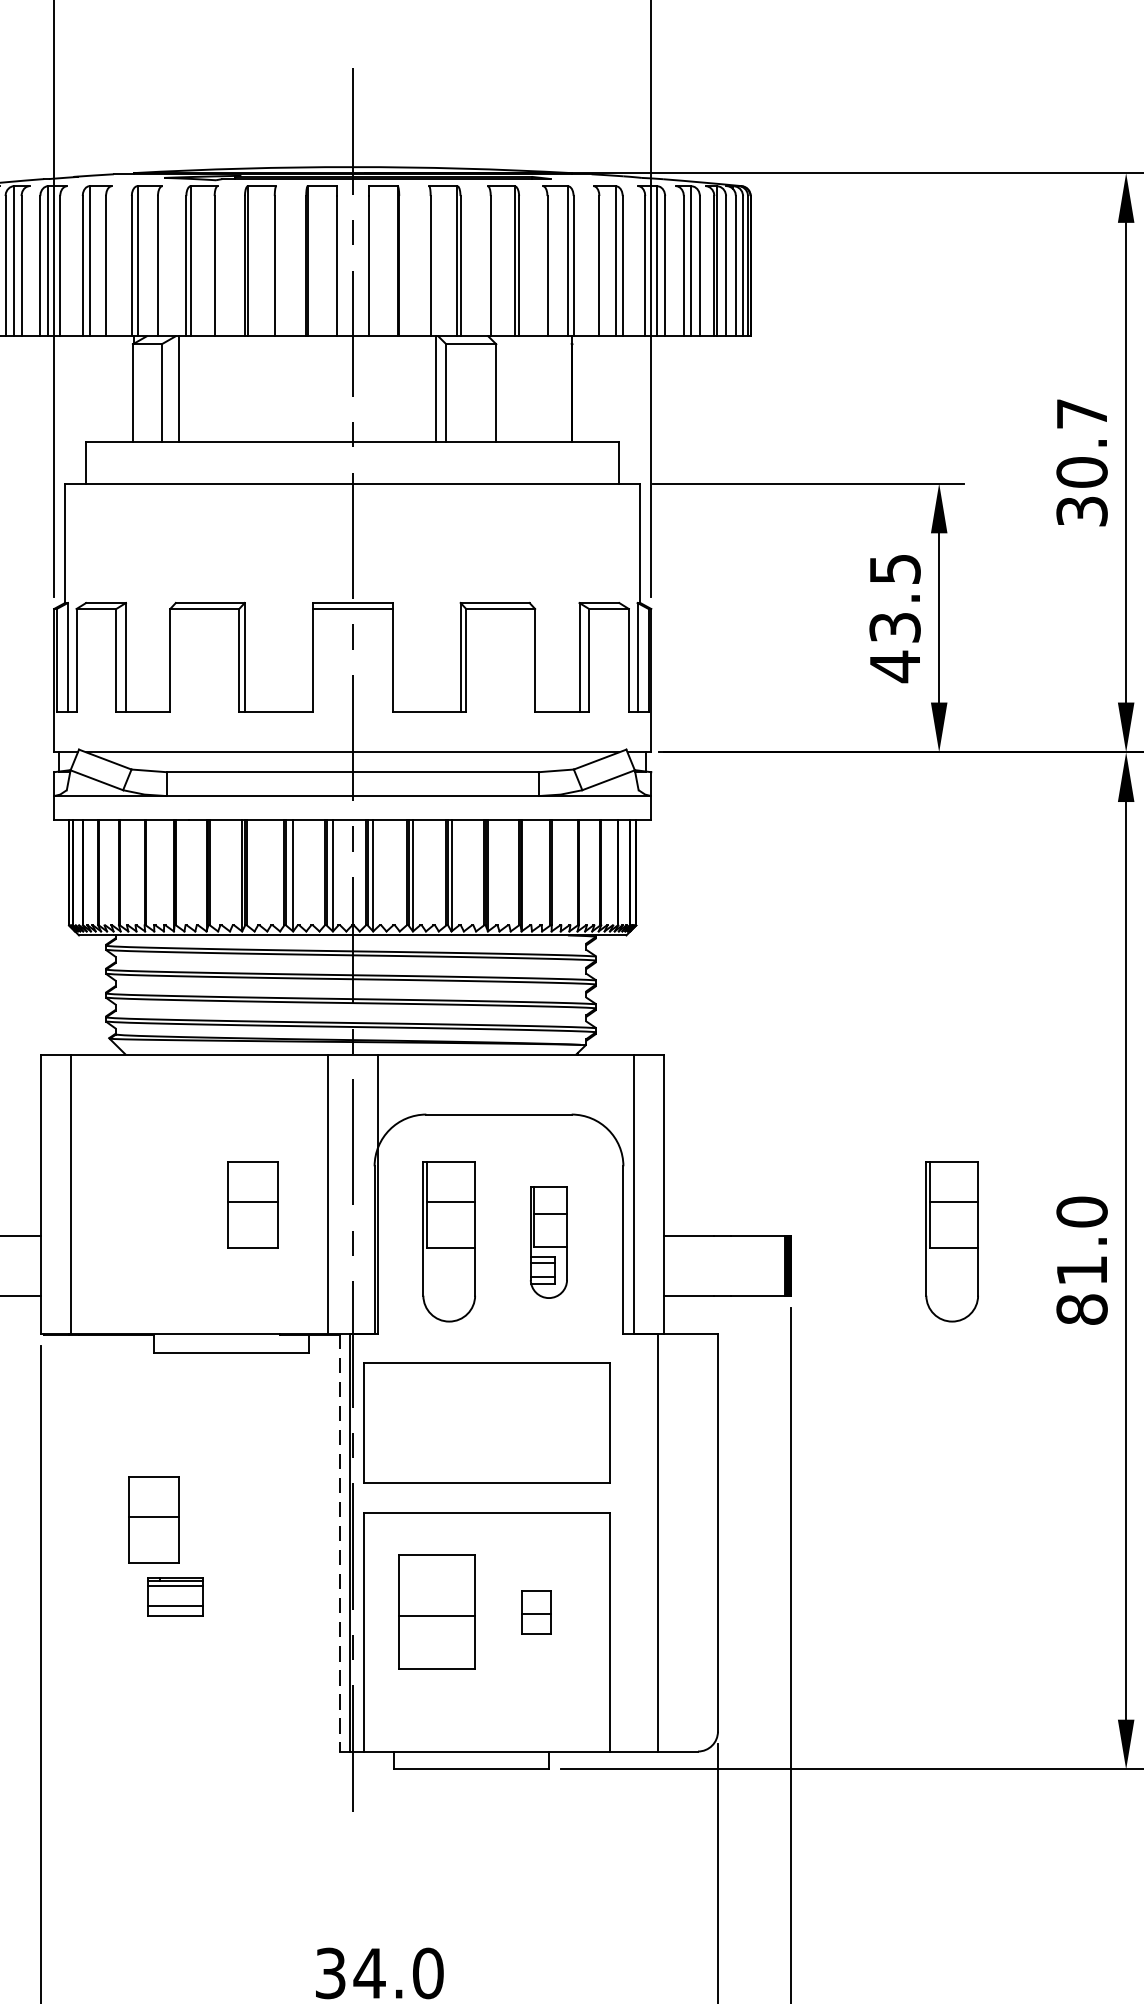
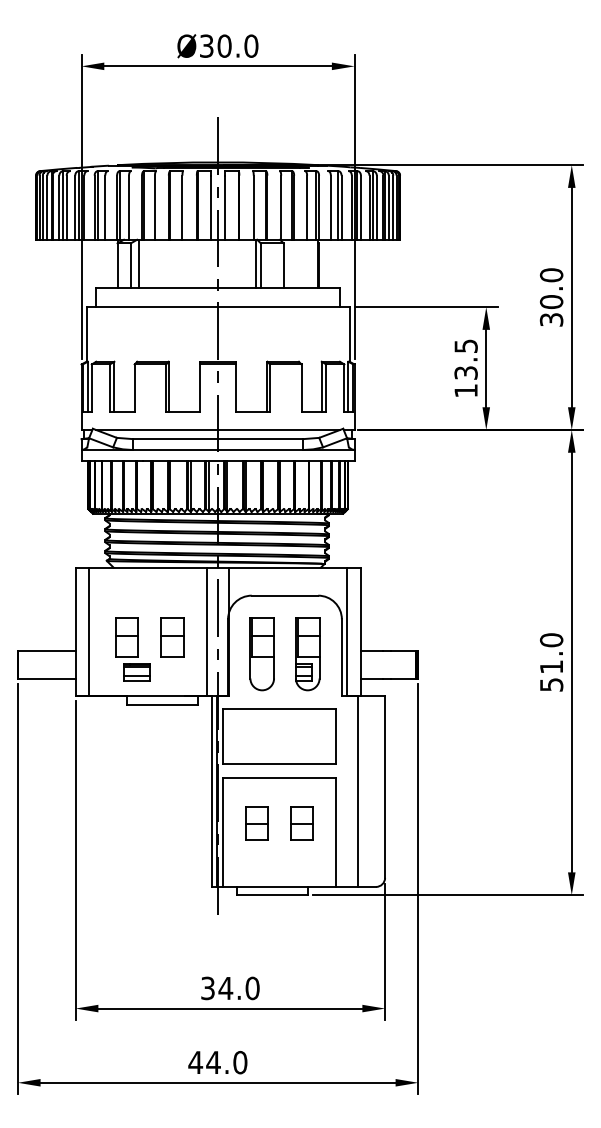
text: (1081, 414) -> (551, 275), 30.7 -> 30.0
text: (893, 665) -> (465, 390), 43.5 -> 13.5
part: (548, 1243) -> (307, 654), size x1.43
part: (950, 1243) -> (491, 654), removed
text: (1081, 1308) -> (551, 684), 81.0 -> 51.0
line: (340, 1542) -> (212, 791), dashed -> solid
part: (165, 1547) -> (132, 649), moved
part: (436, 1612) -> (256, 823), size x0.62
part: (535, 1612) -> (301, 823), size x1.67

